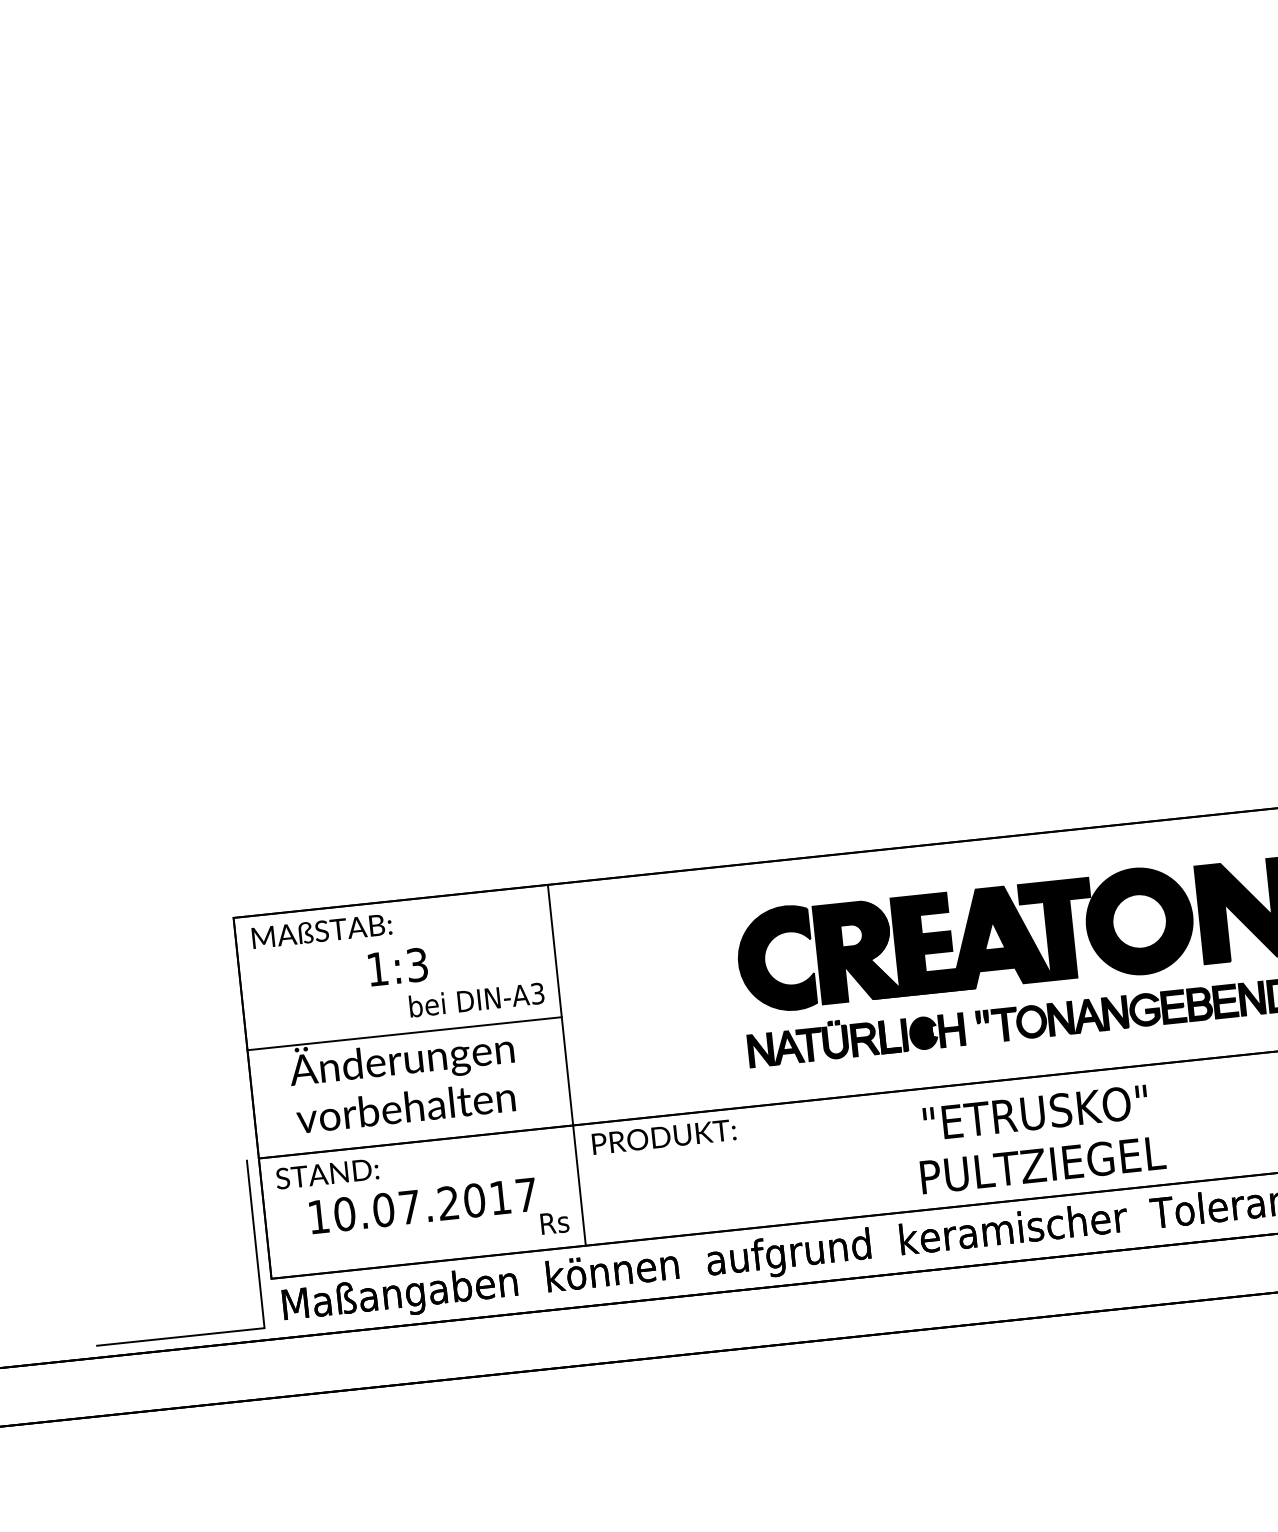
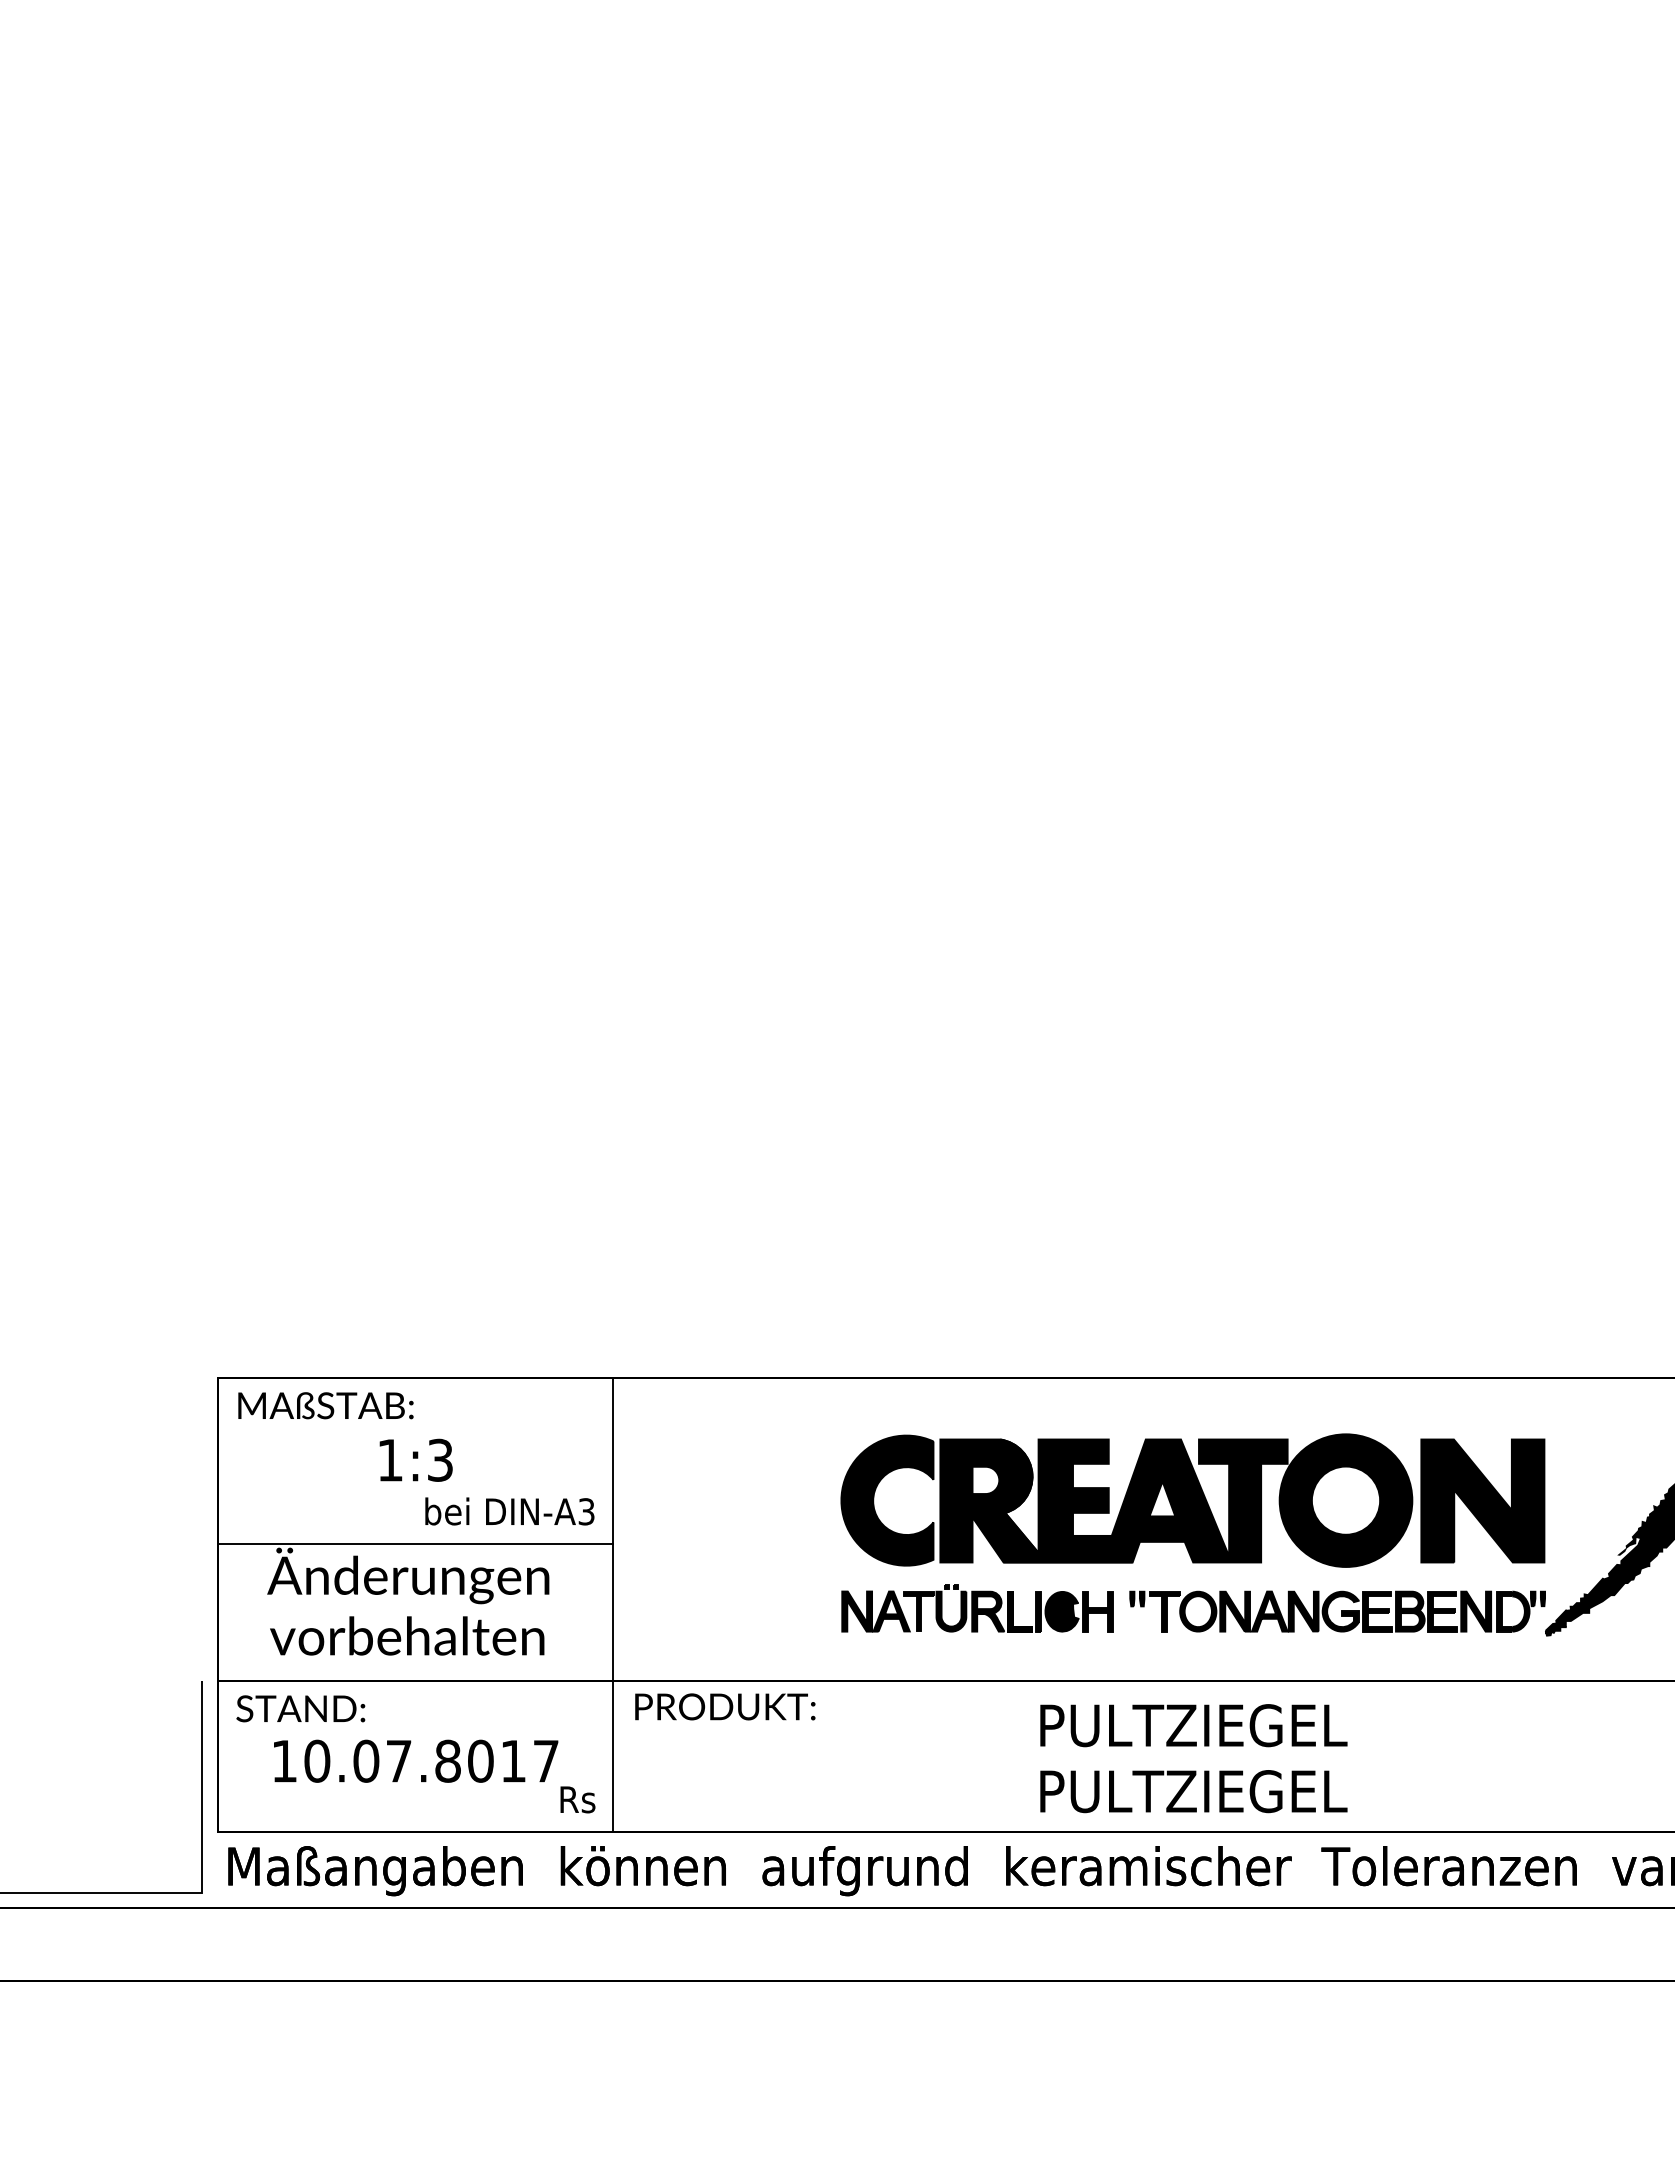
text: (1037, 1112) -> (1193, 1725), "ETRUSKO" -> PULTZIEGEL
text: (448, 1202) -> (447, 1760), 10.07.2017 -> 10.07.8017

